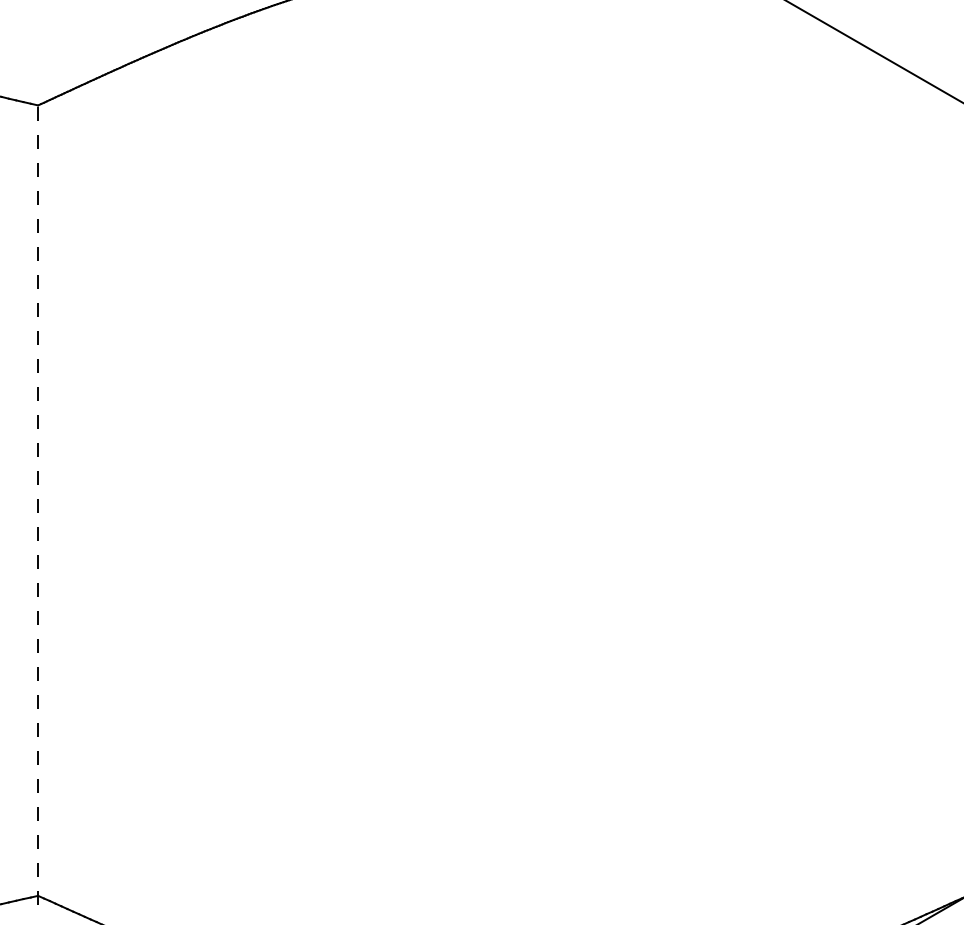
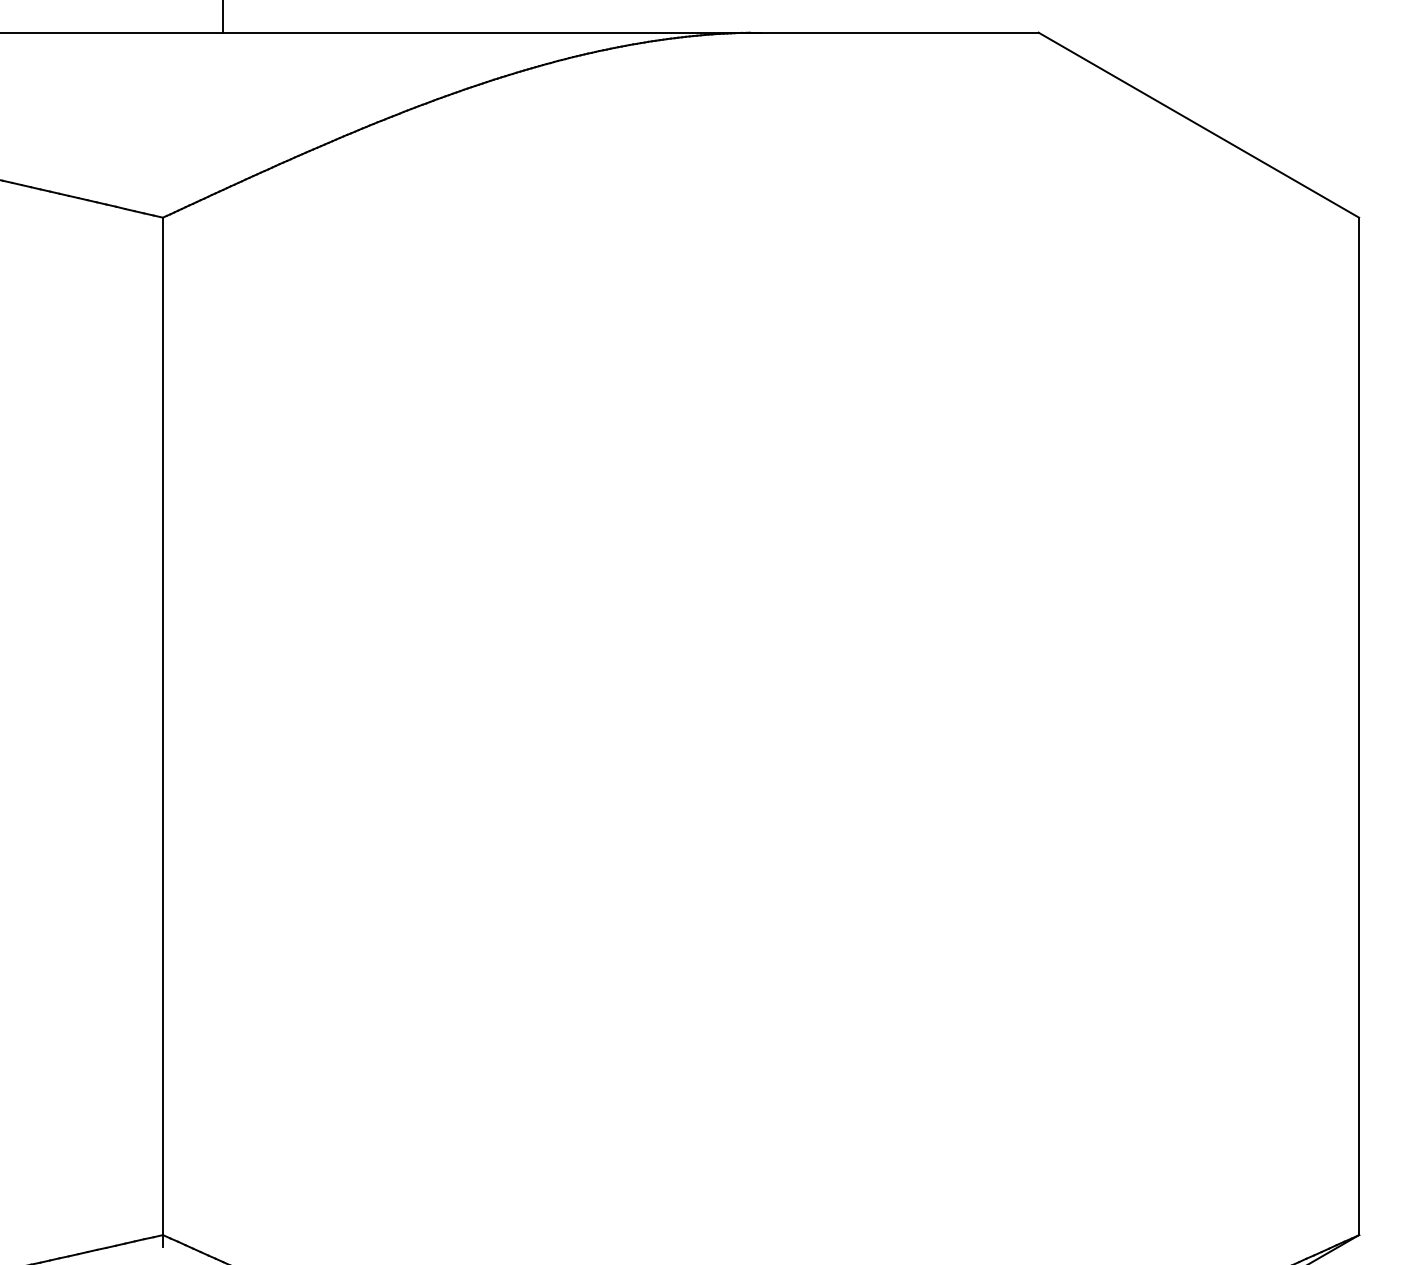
line: (38, 505) -> (163, 732), dashed -> solid

